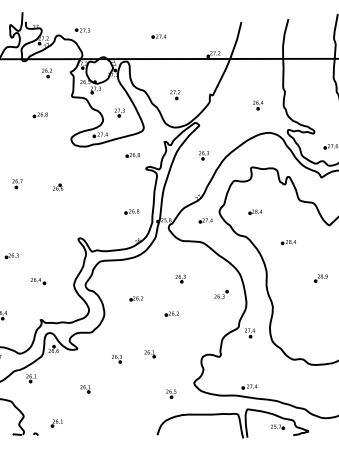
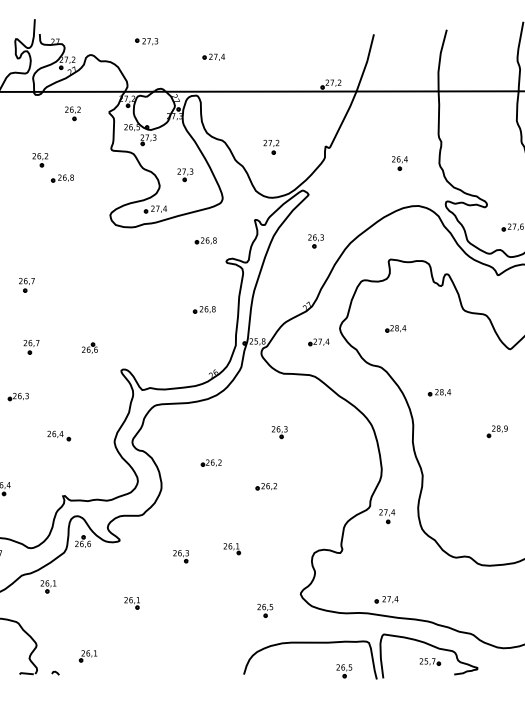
part: (82, 30) -> (146, 41), moved
part: (158, 36) -> (212, 56), moved
part: (26, 103) -> (40, 160), added
part: (58, 186) -> (90, 346), moved
part: (131, 211) -> (203, 309), moved
part: (20, 224) -> (31, 348), added
part: (287, 242) -> (437, 392), moved
part: (221, 293) -> (343, 454), removed
part: (222, 433) -> (344, 671), added

